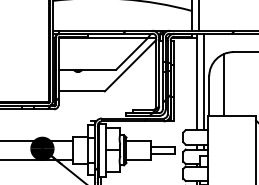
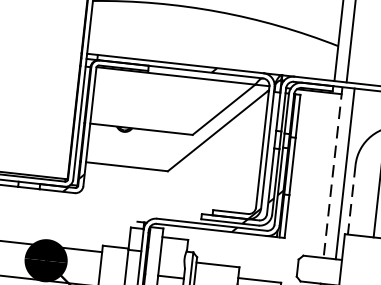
line: (197, 82) -> (333, 173), solid -> dashed
line: (209, 95) -> (352, 199), solid -> dashed

